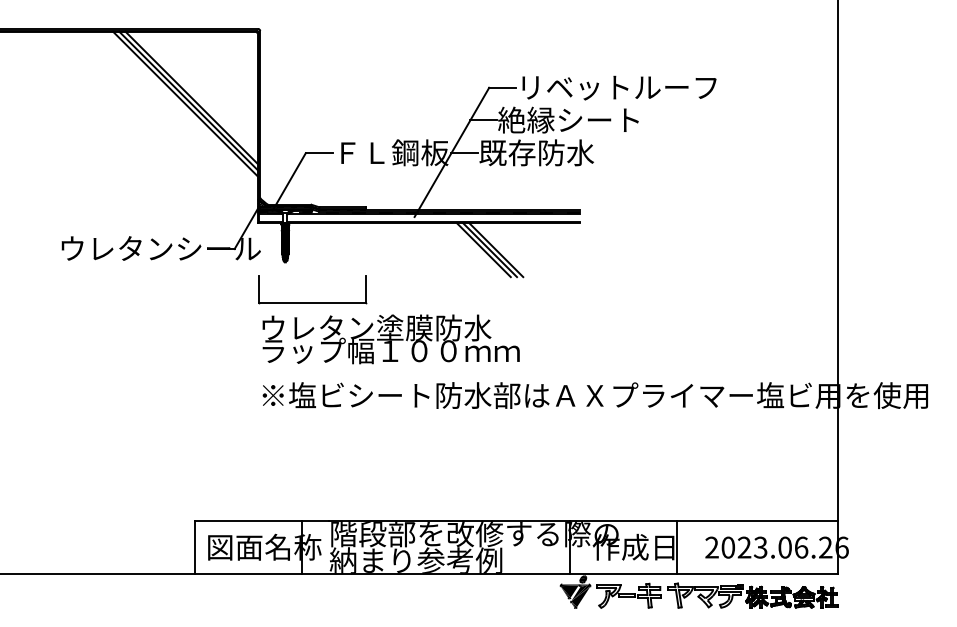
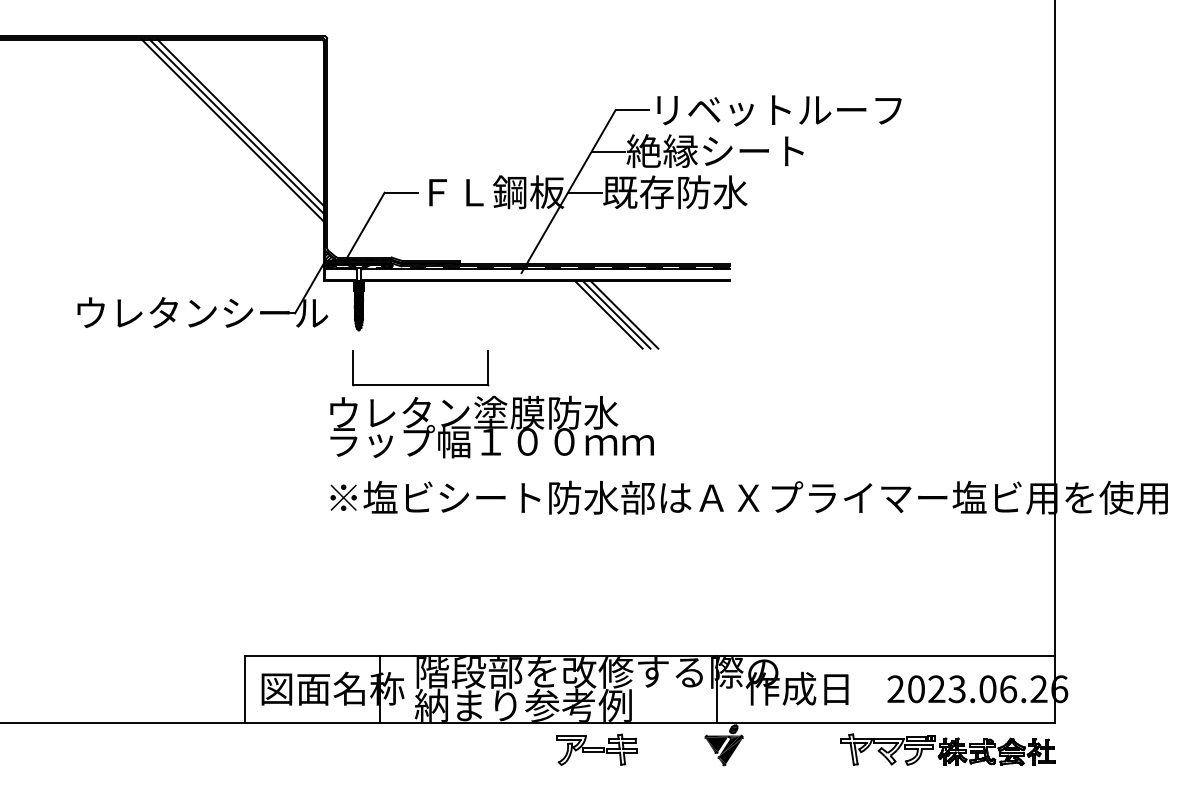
part: (312, 302) -> (420, 384), moved
line: (677, 547) -> (852, 688), removed
part: (629, 595) -> (596, 749), moved

